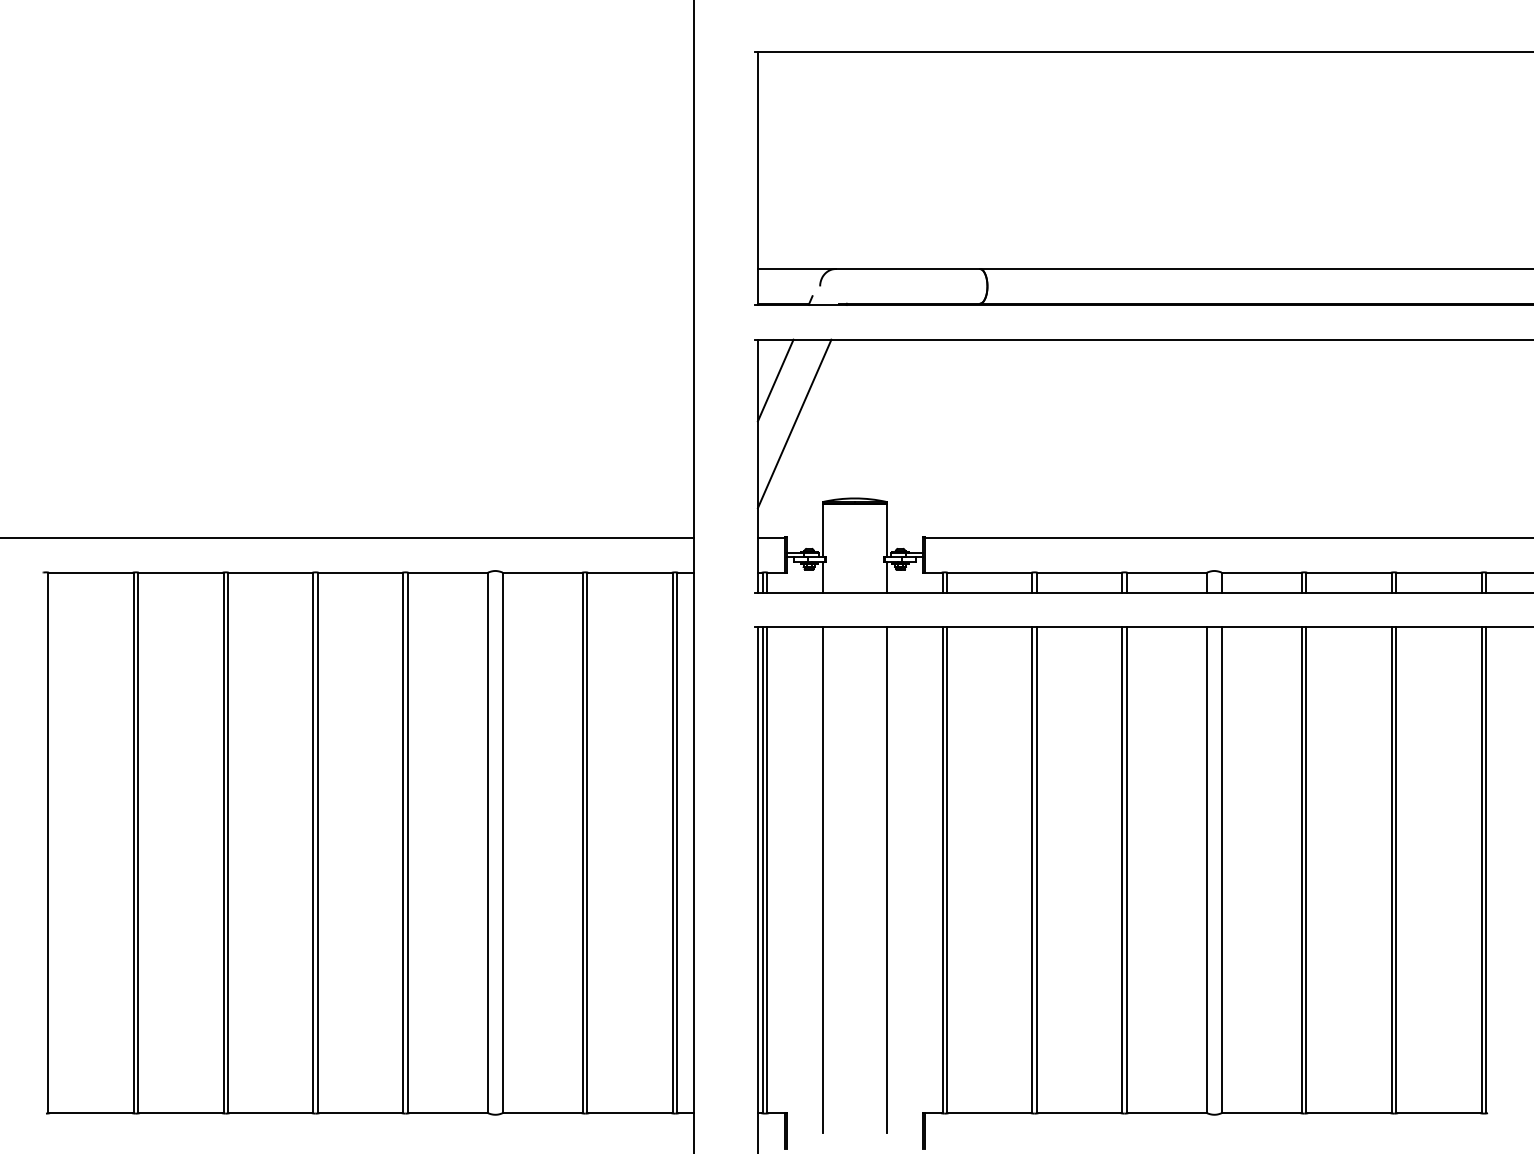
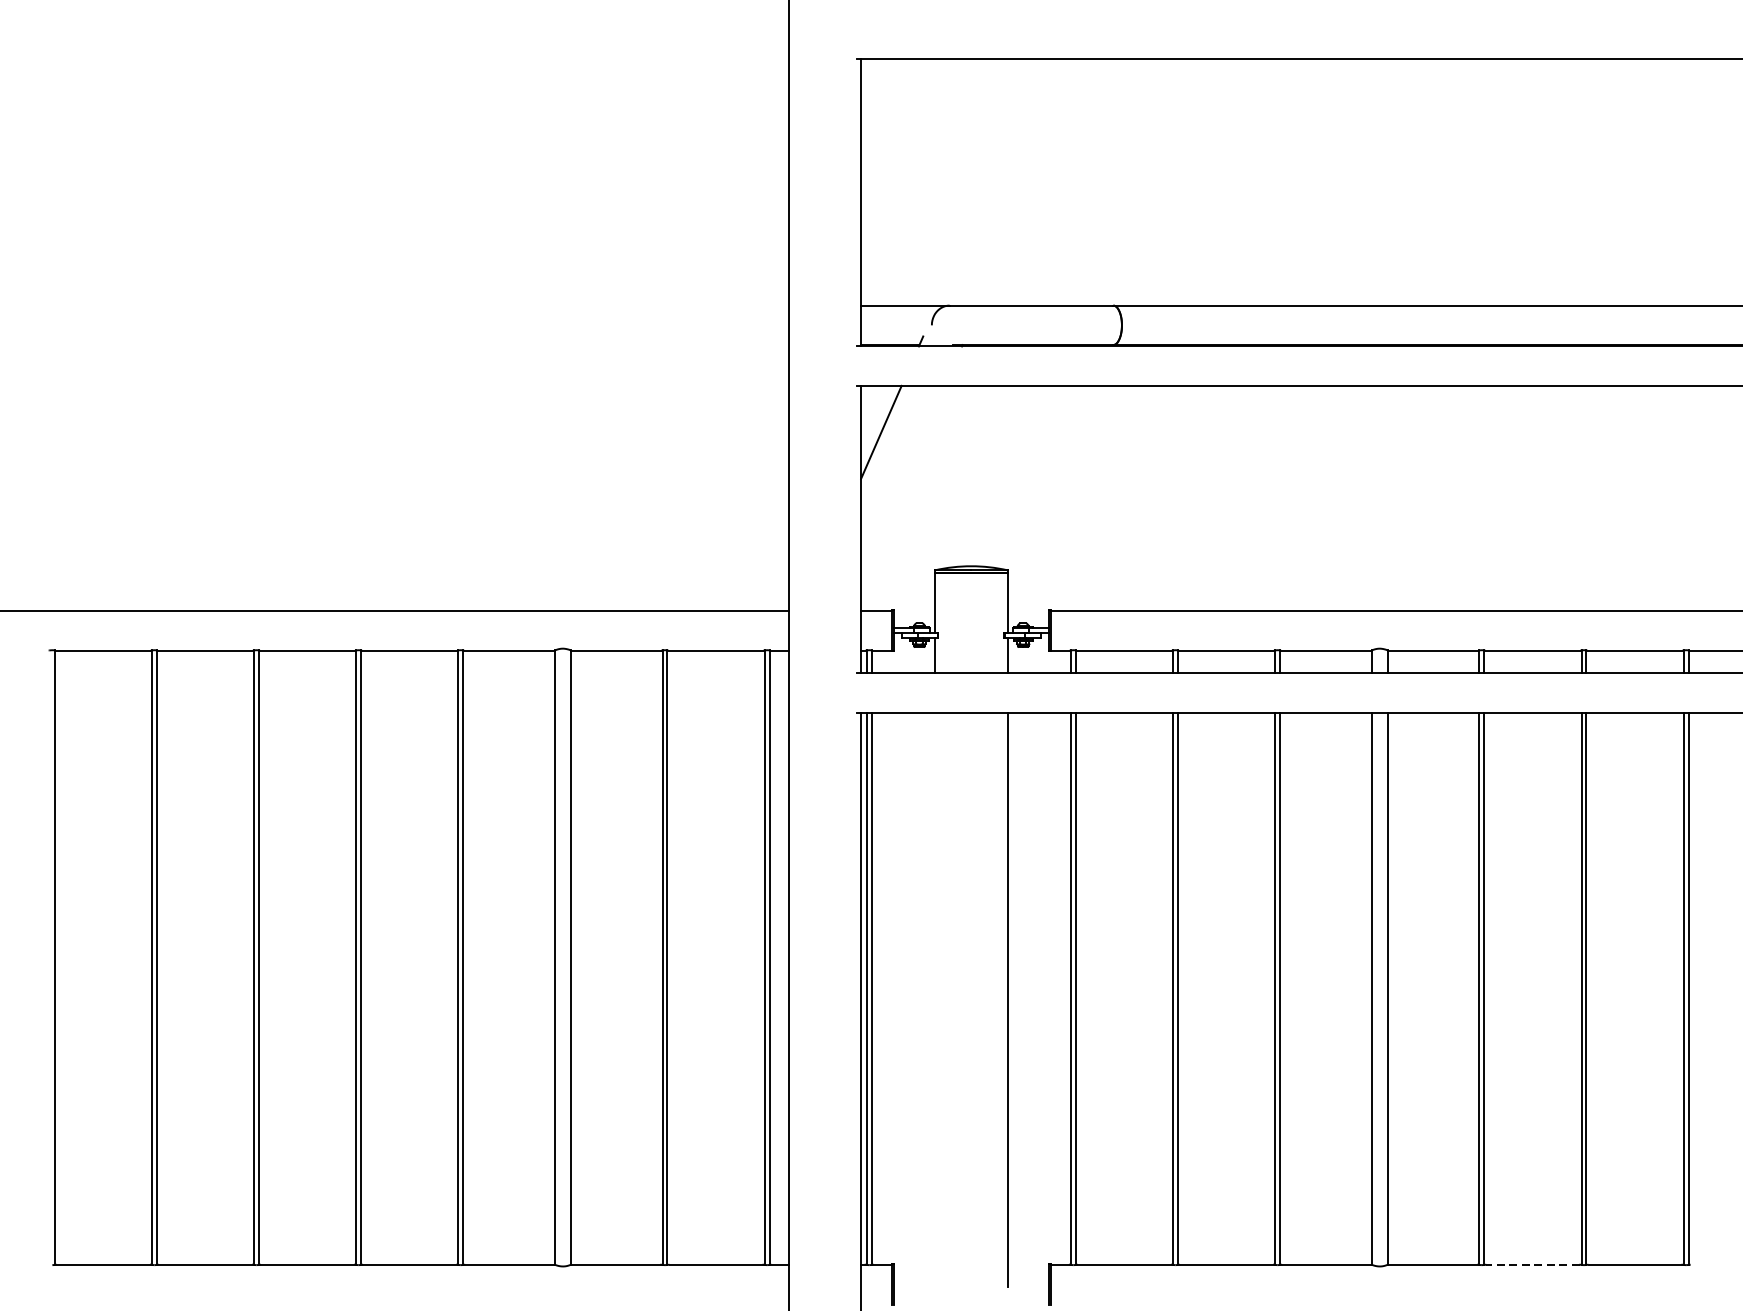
line: (794, 423) -> (902, 481), removed
line: (822, 879) -> (934, 999), removed
line: (1349, 1113) -> (1533, 1265), solid -> dashed

